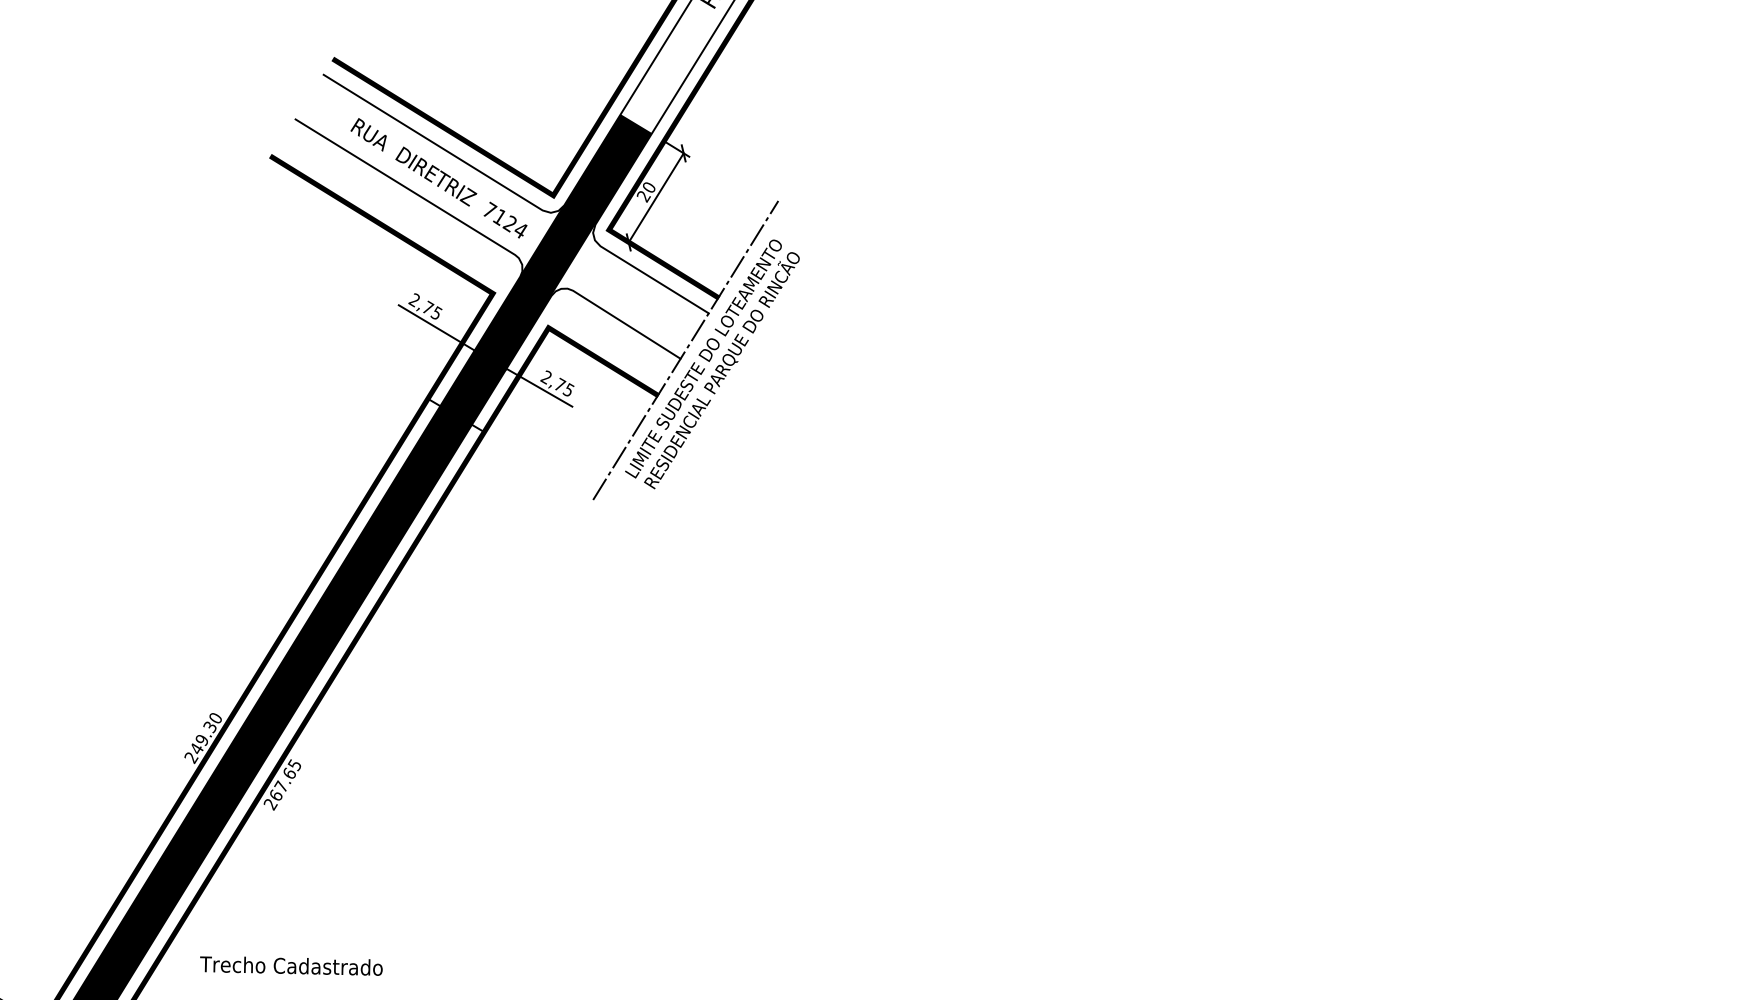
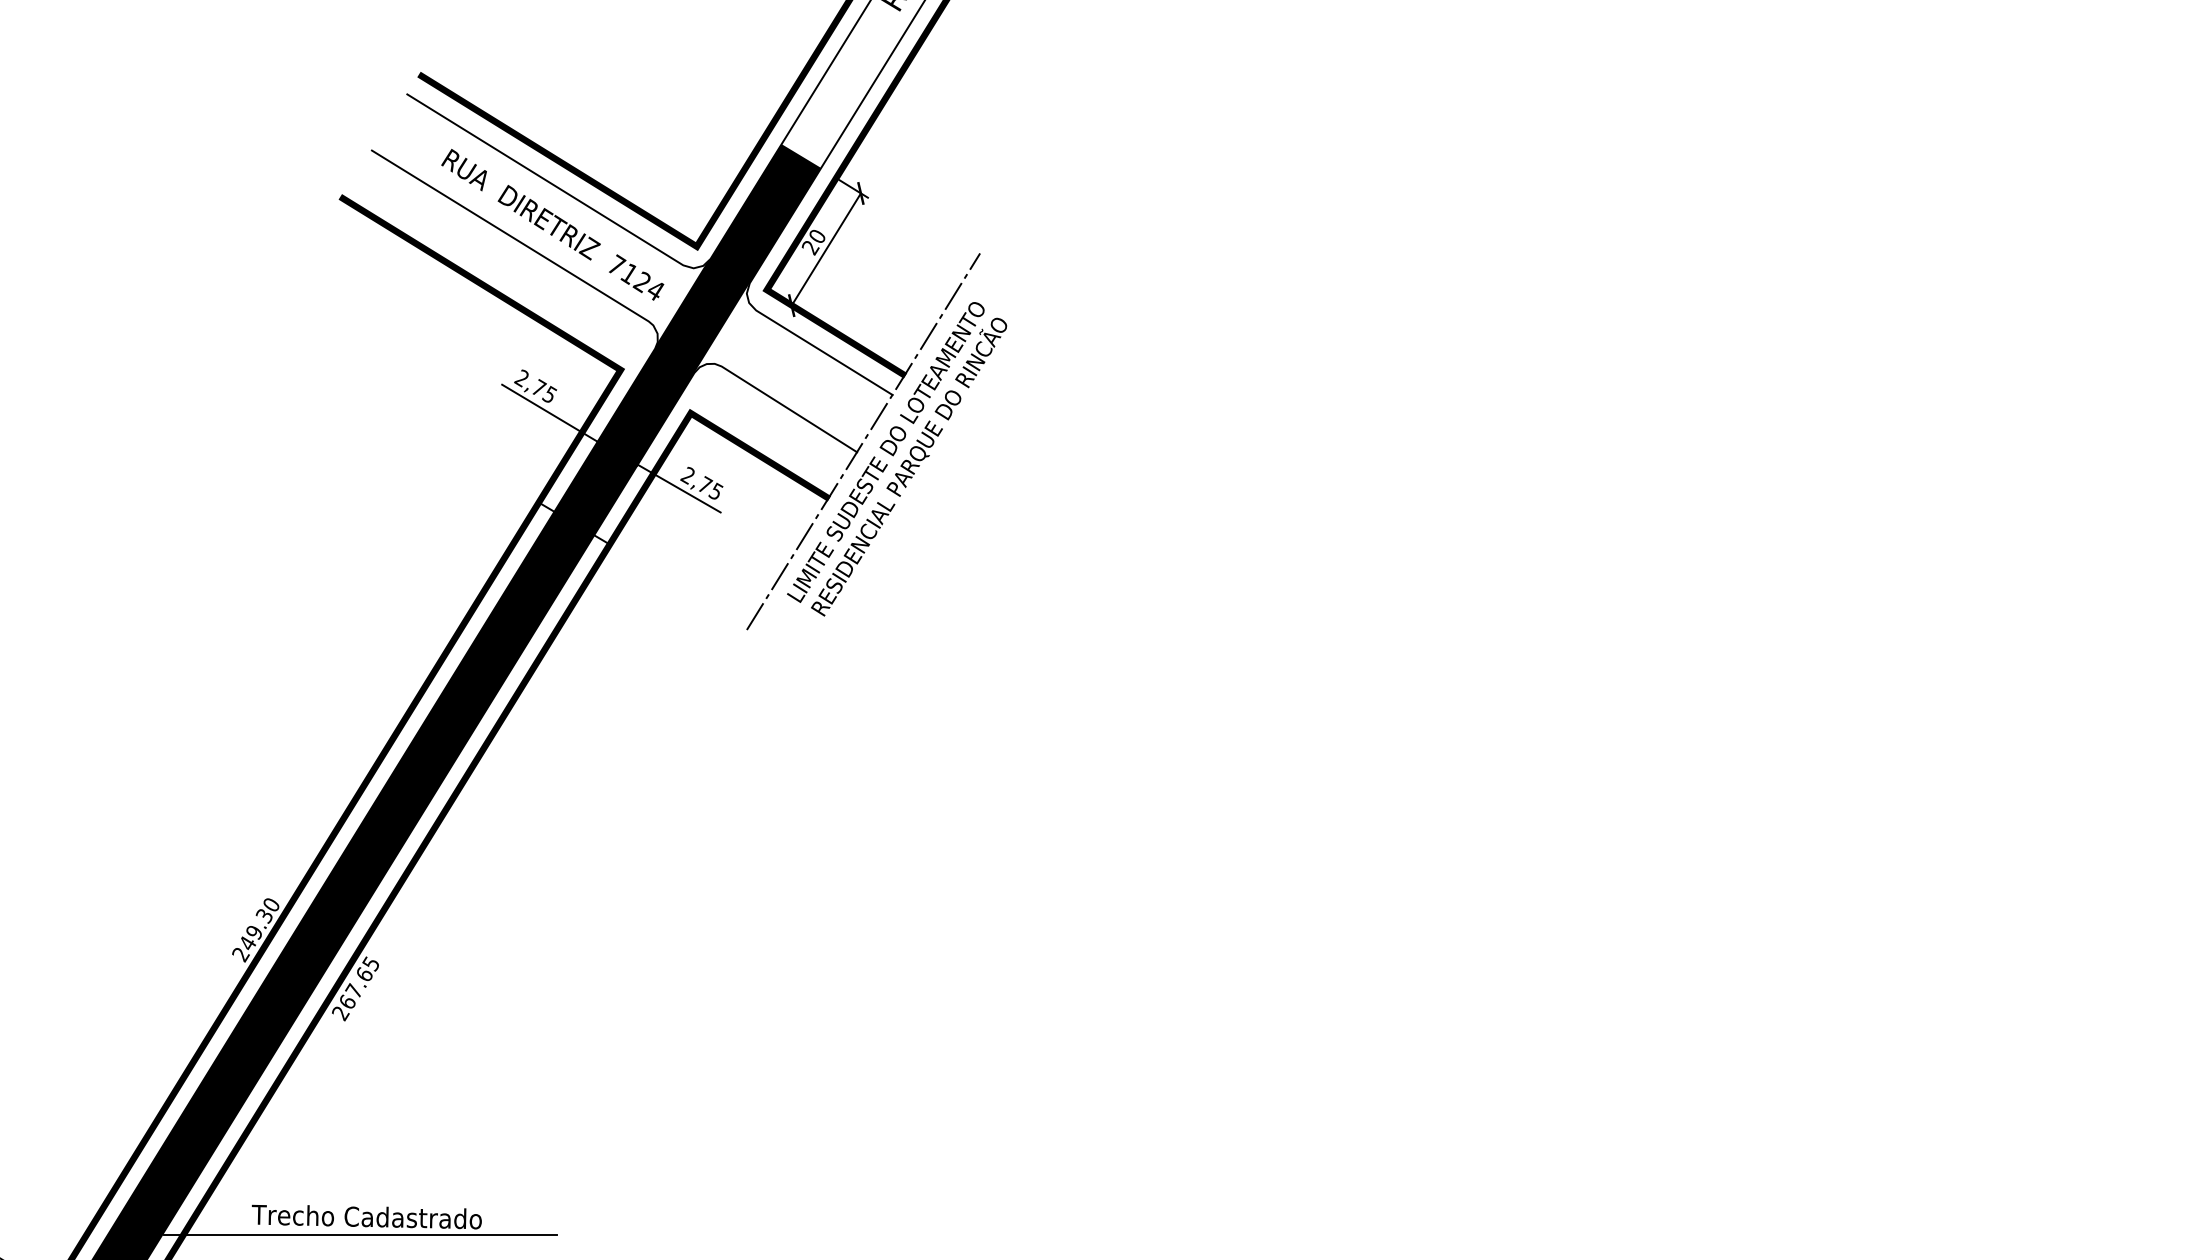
line: (286, 980) -> (360, 1235), added

